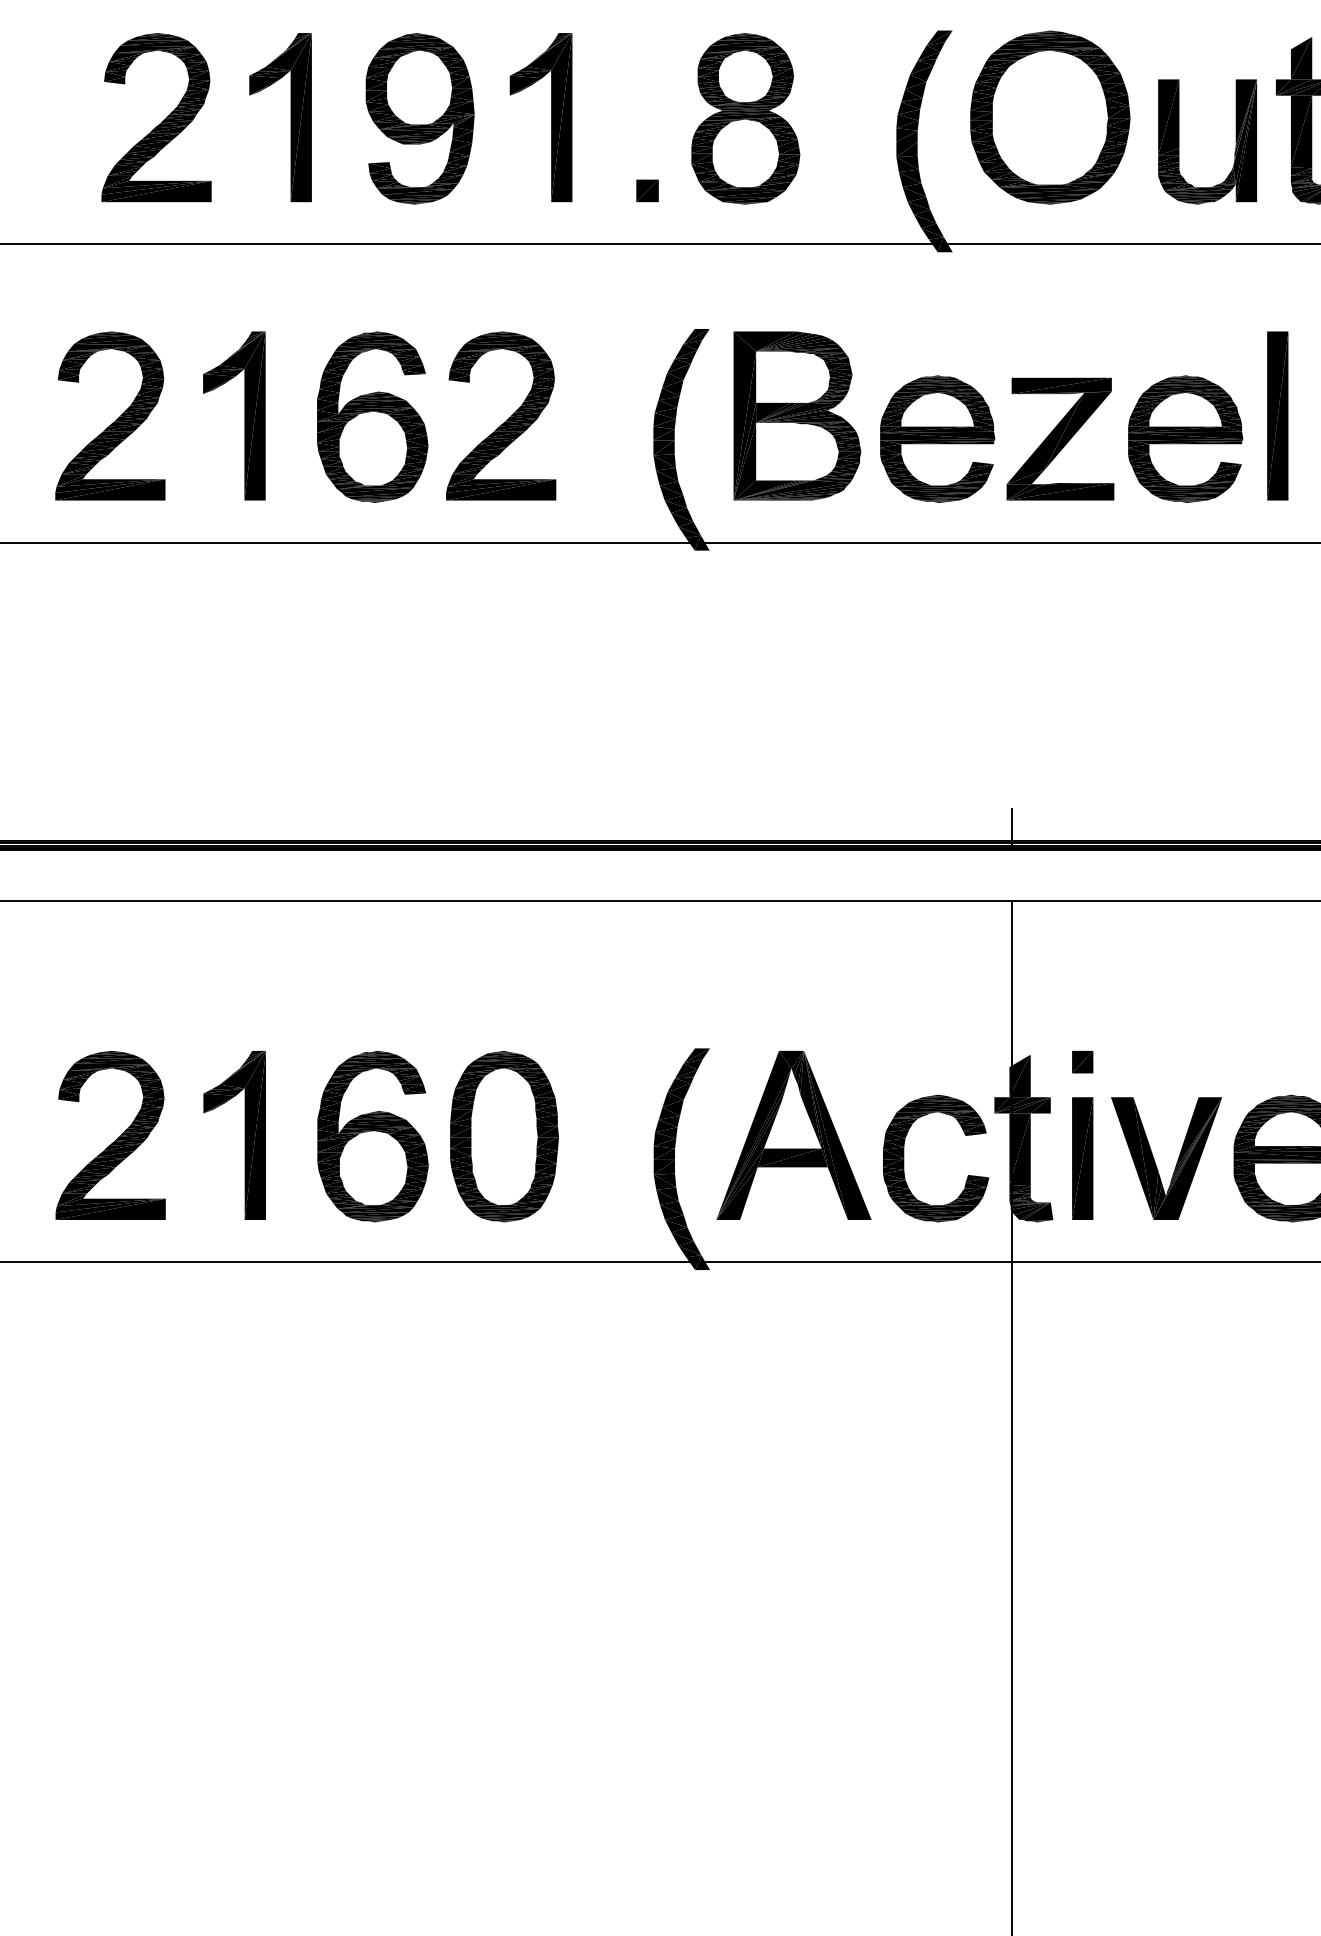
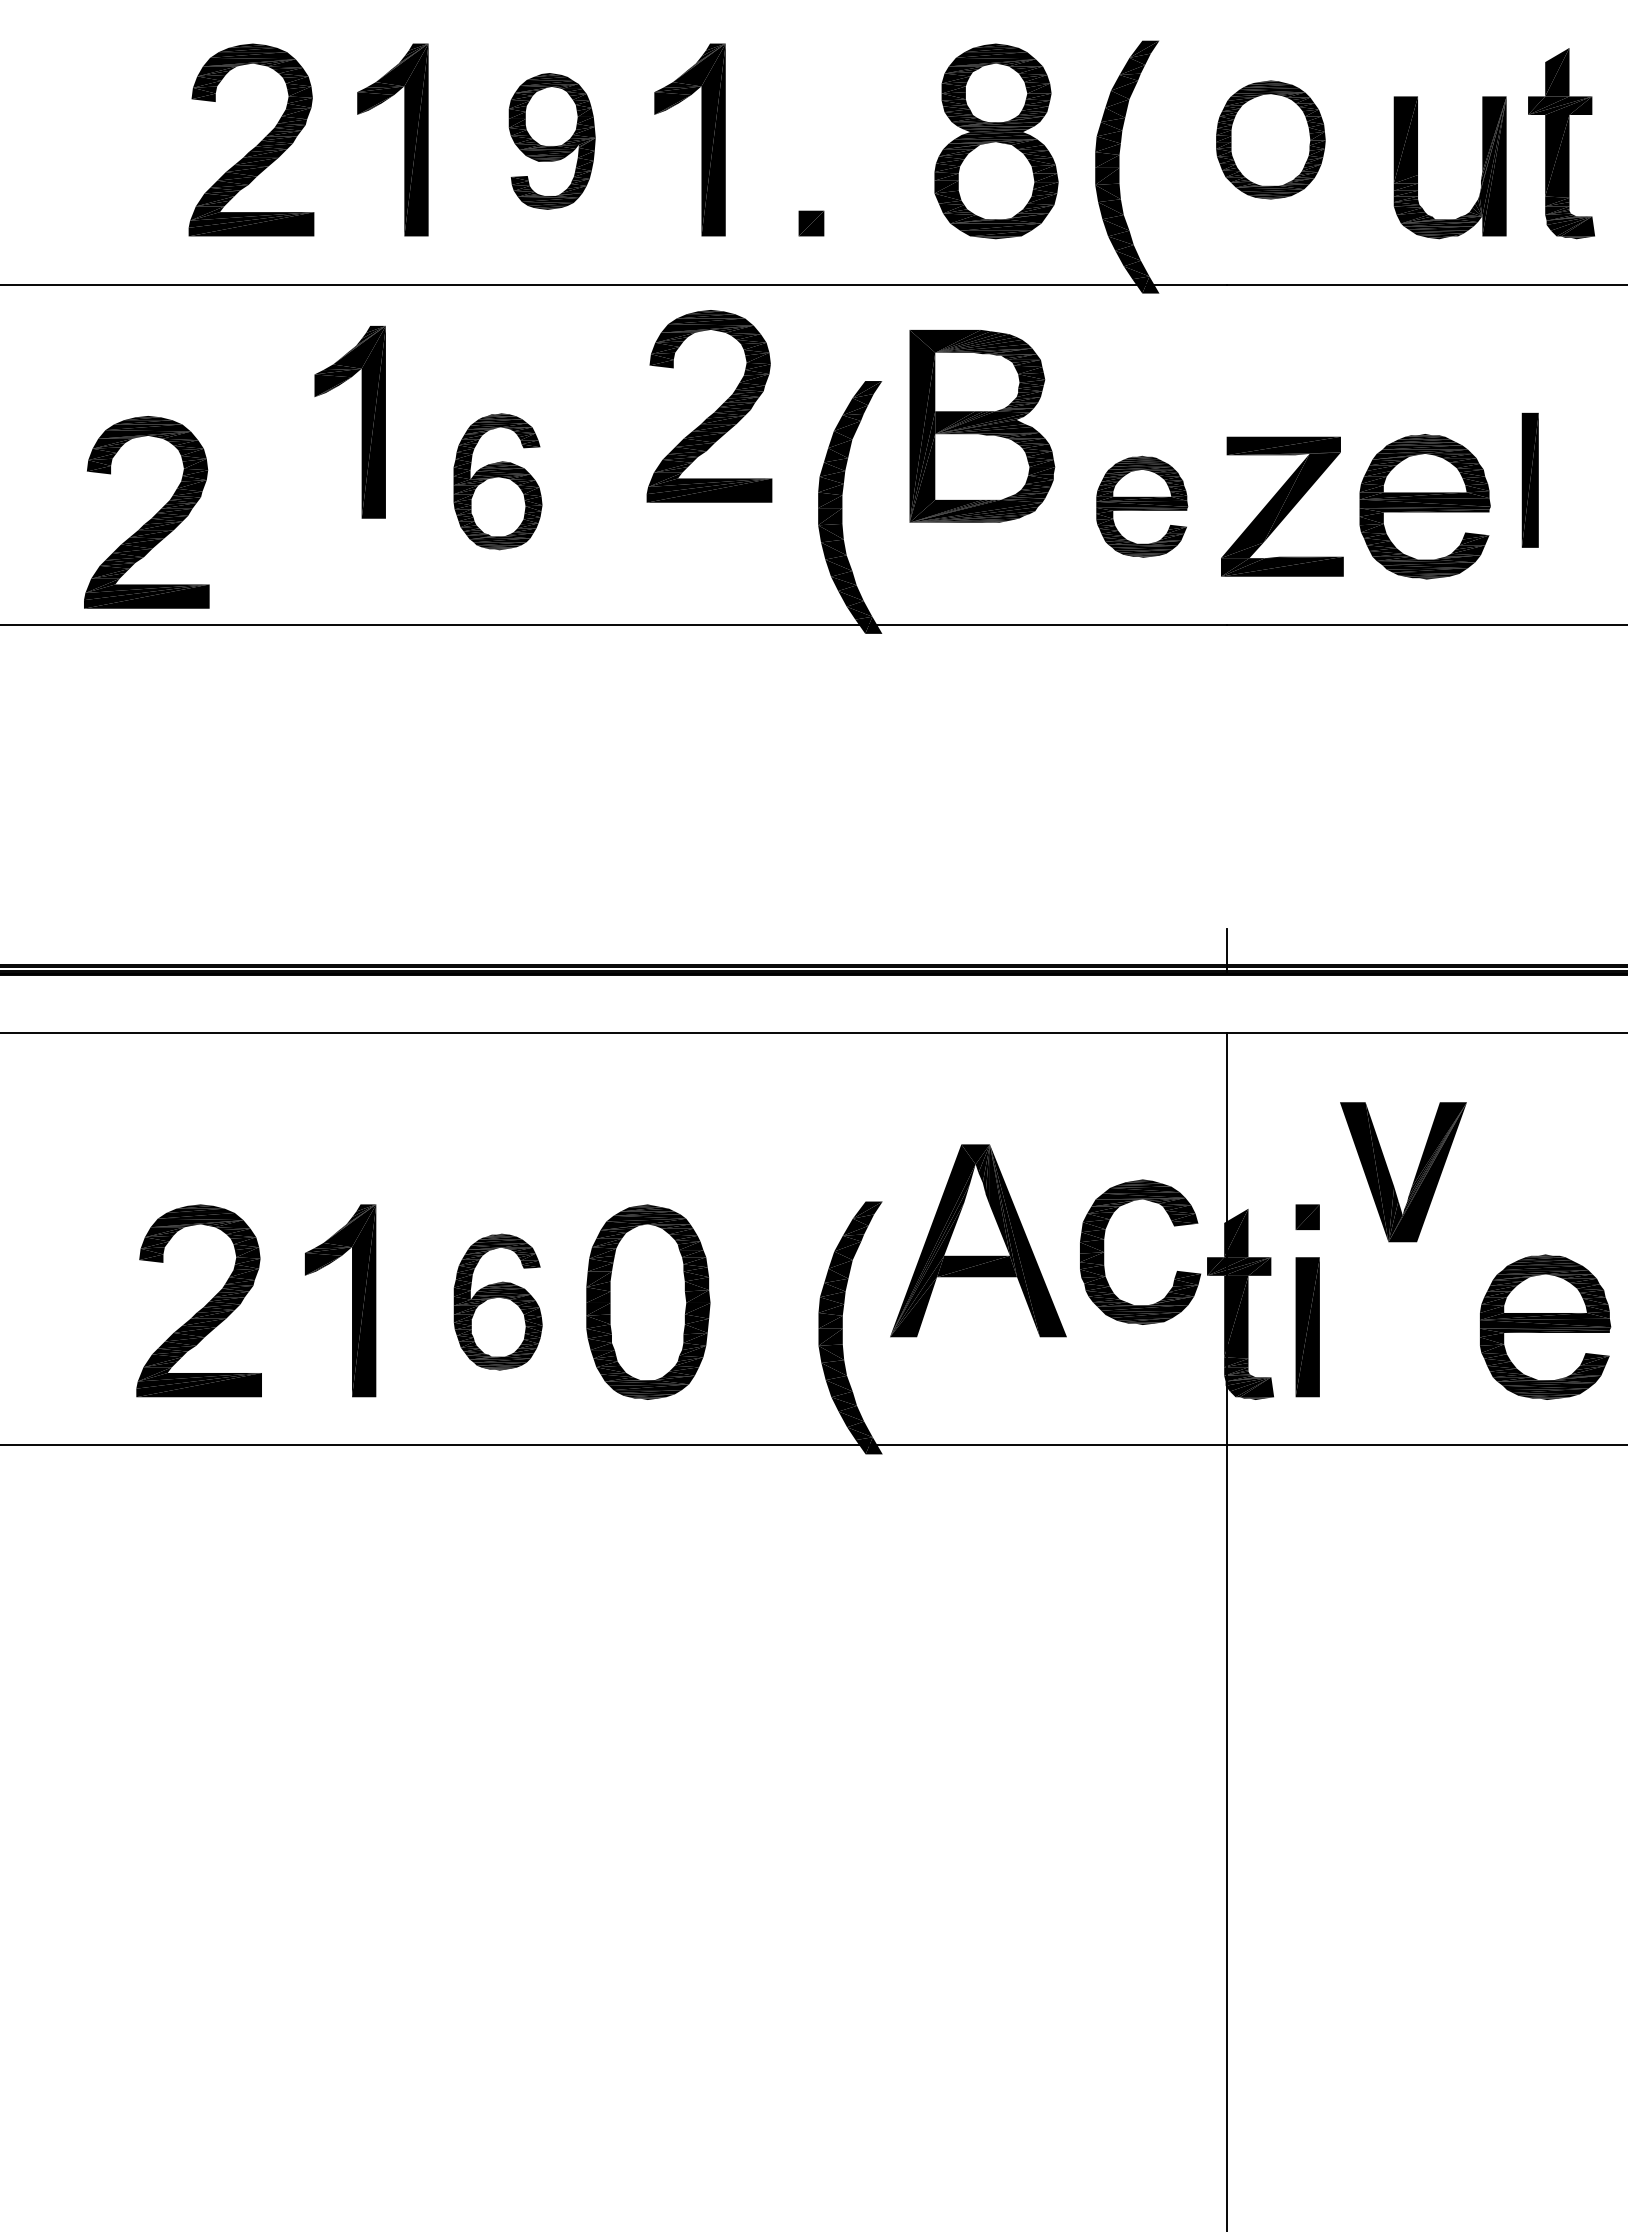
part: (1050, 117) -> (1270, 139), size x0.6
part: (420, 118) -> (552, 141), size x0.7
part: (745, 118) -> (996, 141), moved
part: (244, 415) -> (361, 421), moved
part: (797, 416) -> (982, 426), moved
part: (1278, 416) -> (1530, 480), size x0.7
part: (372, 417) -> (497, 481), size x0.7
part: (115, 420) -> (152, 517), moved
part: (503, 422) -> (712, 413), moved
part: (936, 438) -> (1141, 506), size x0.7
part: (794, 1135) -> (978, 1240), moved
part: (372, 1136) -> (497, 1301), size x0.7
part: (904, 1157) -> (1104, 1251), moved
part: (1176, 1163) -> (1414, 1177), moved

